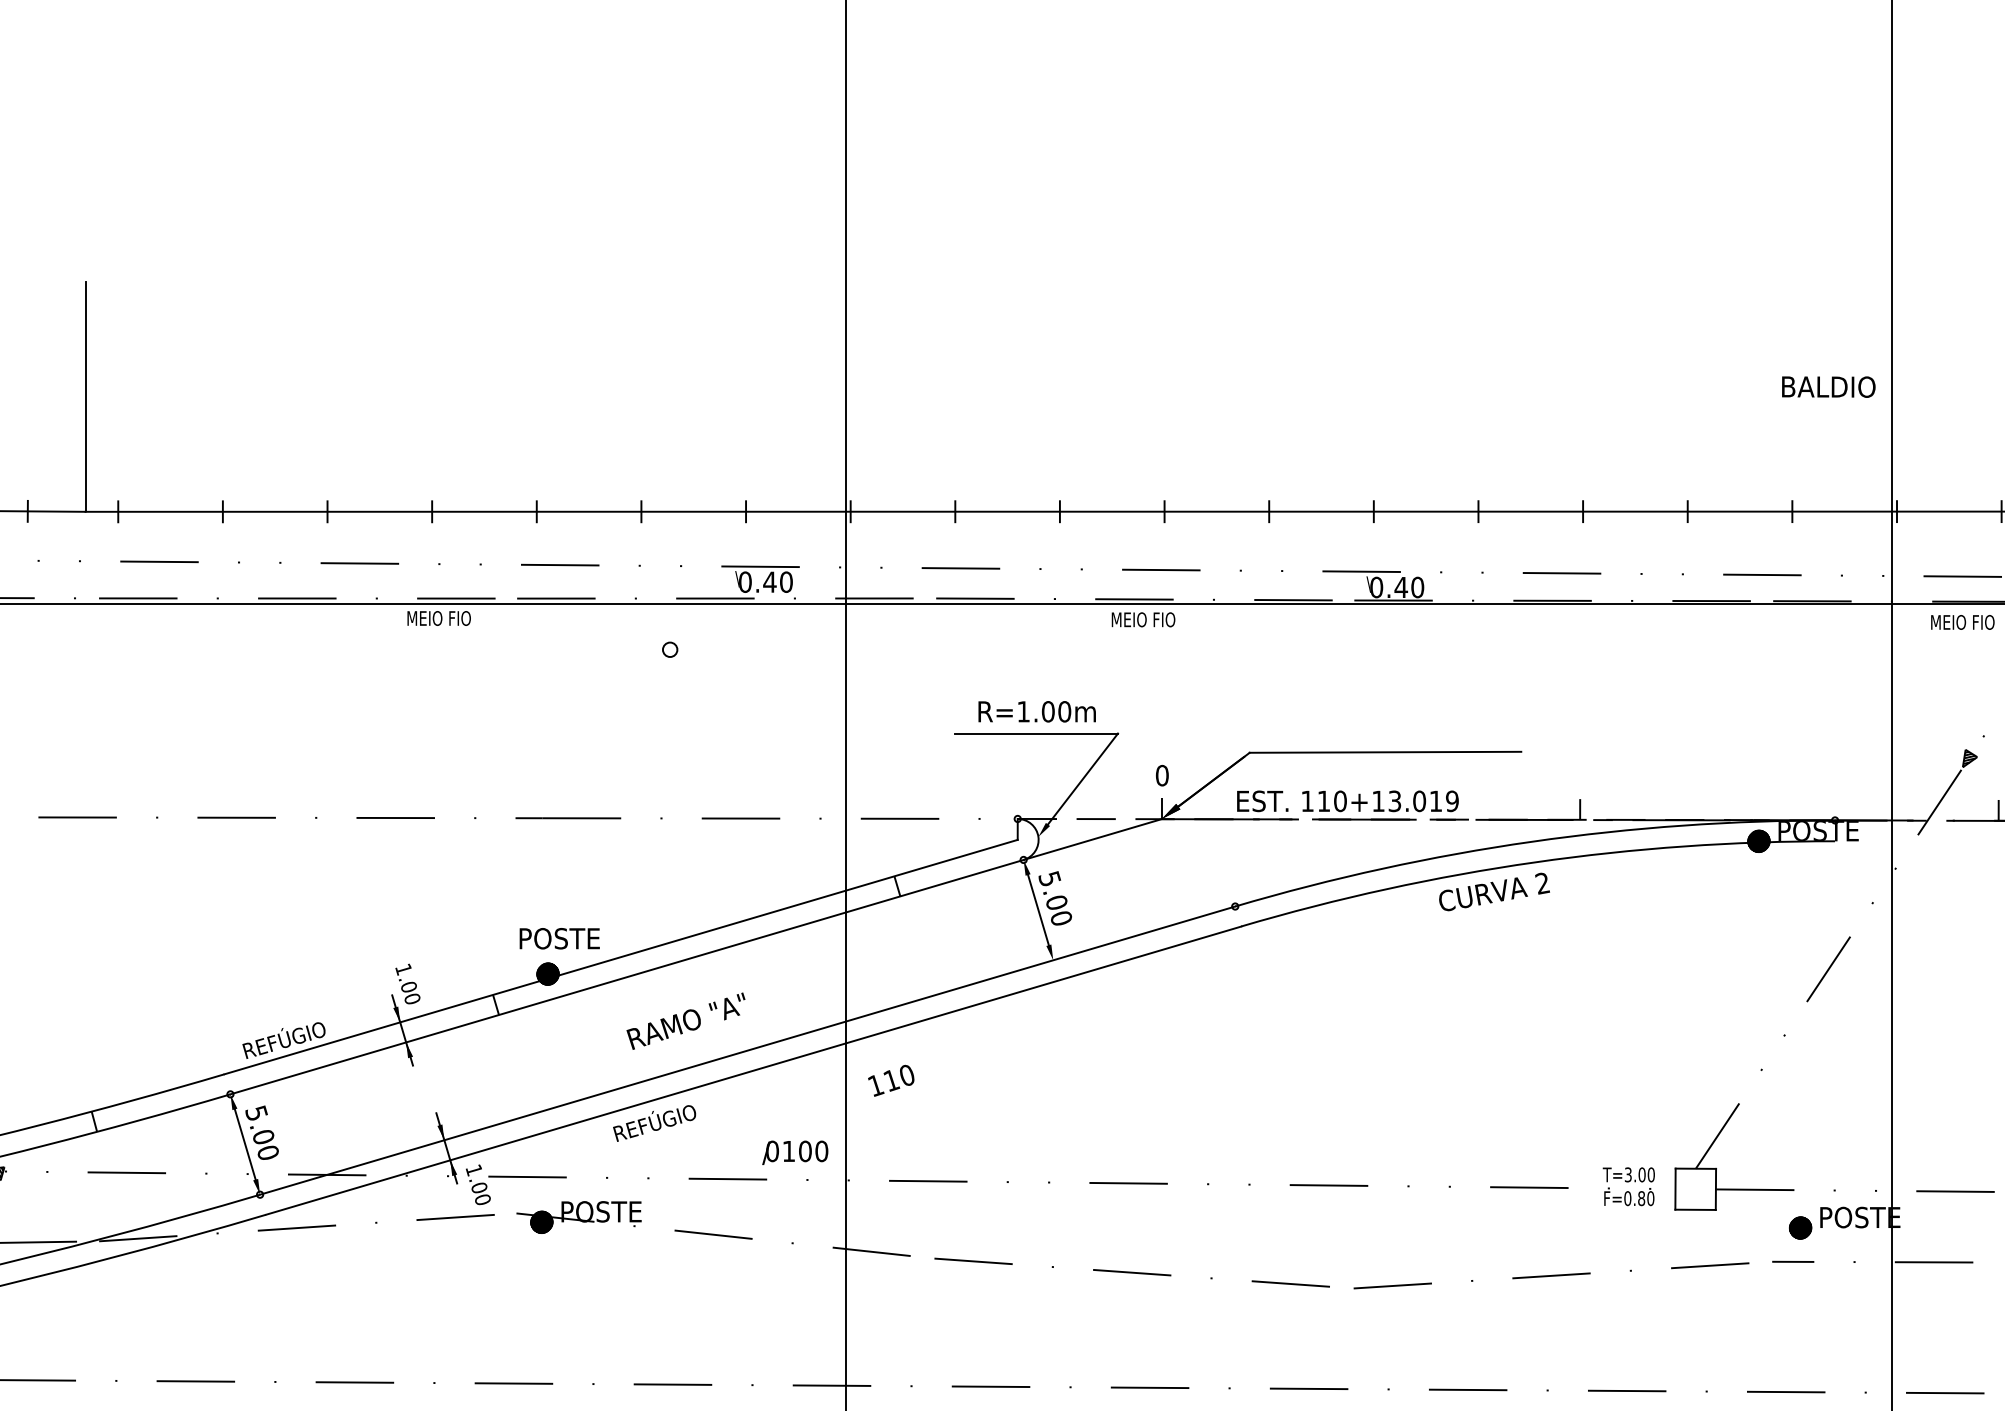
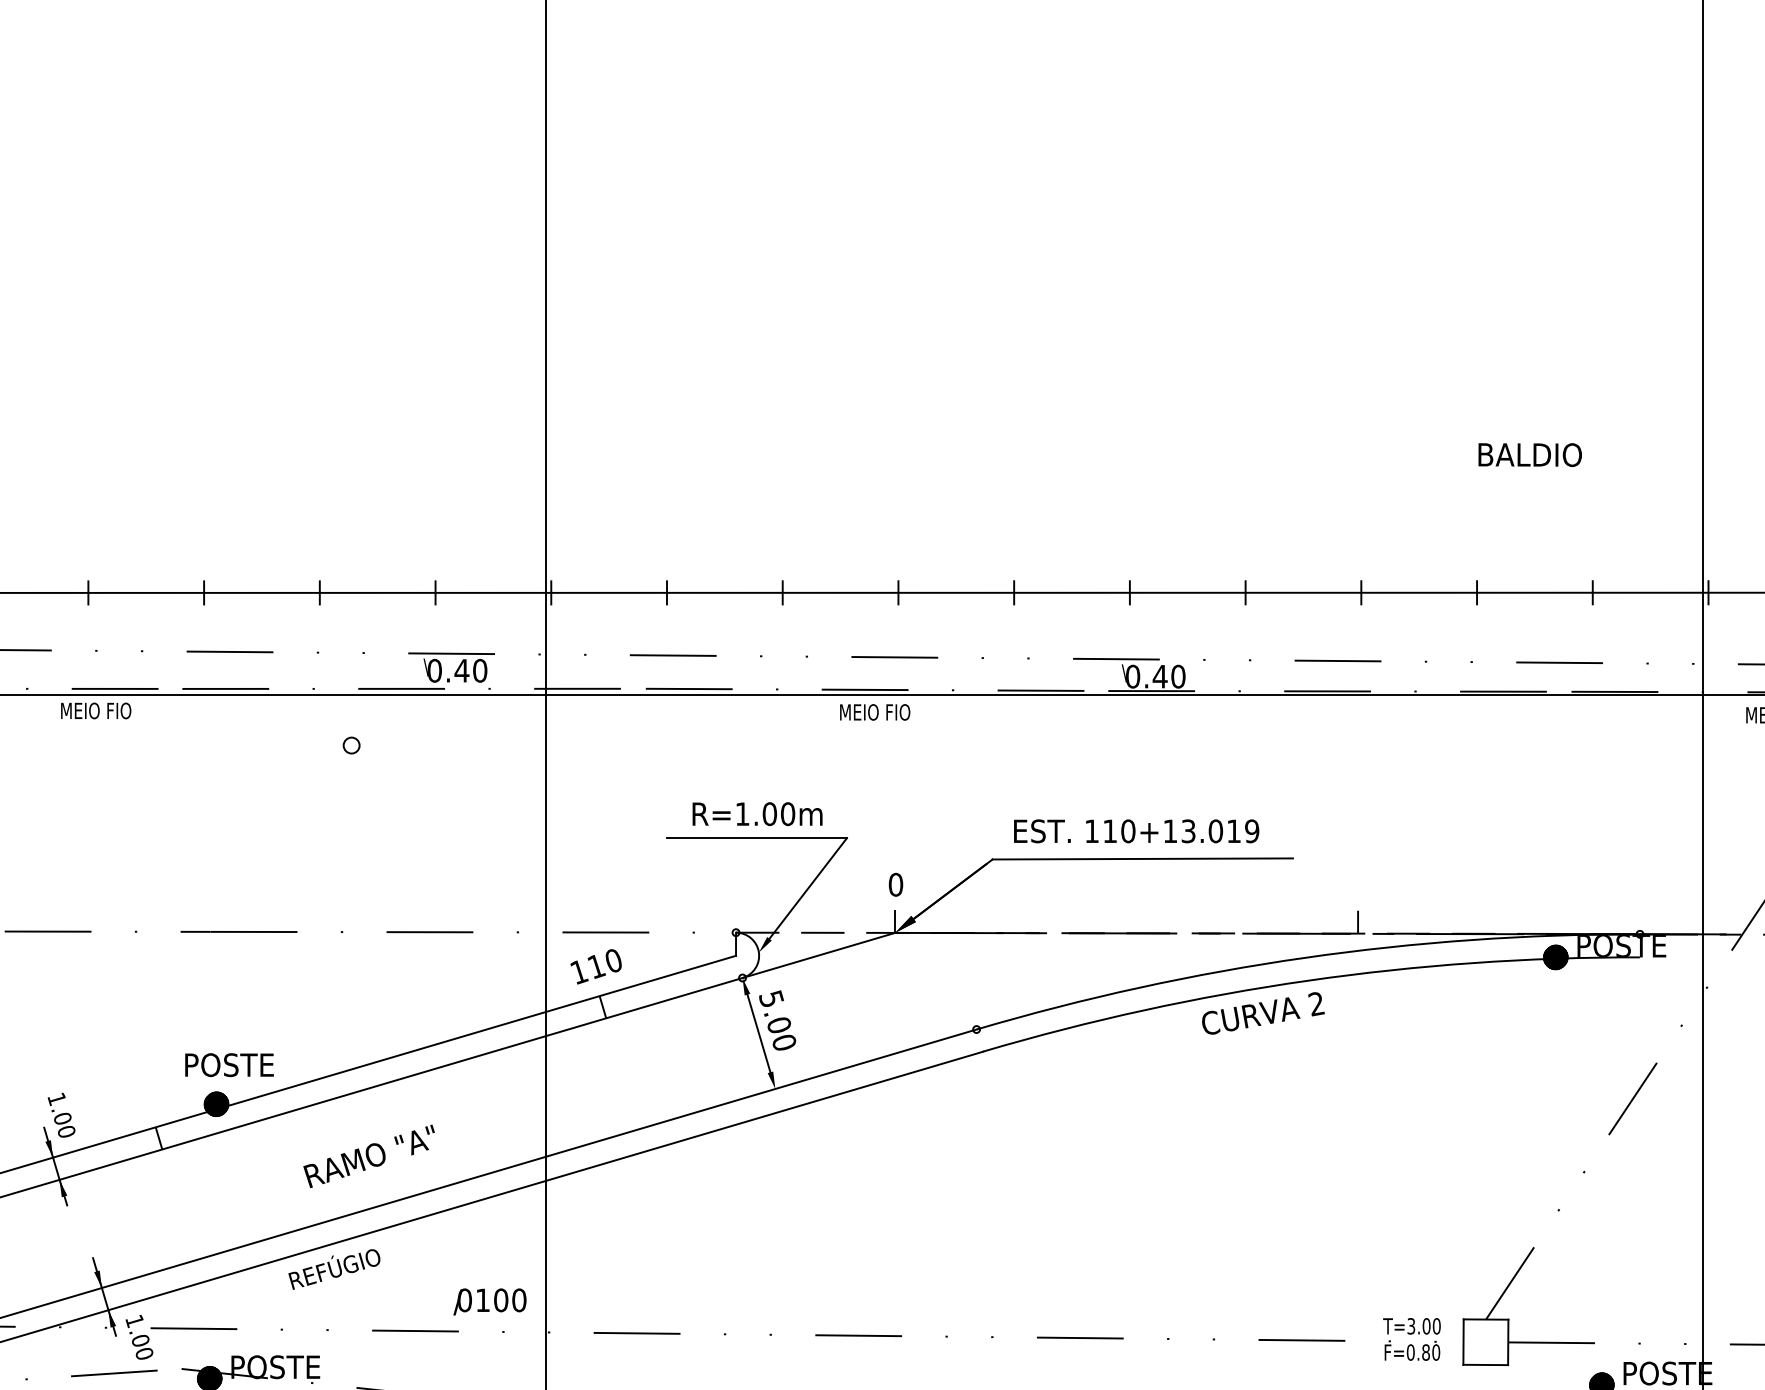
text: (1828, 386) -> (1529, 454), moved
text: (1347, 801) -> (1136, 831), moved
text: (891, 1080) -> (596, 966), moved

